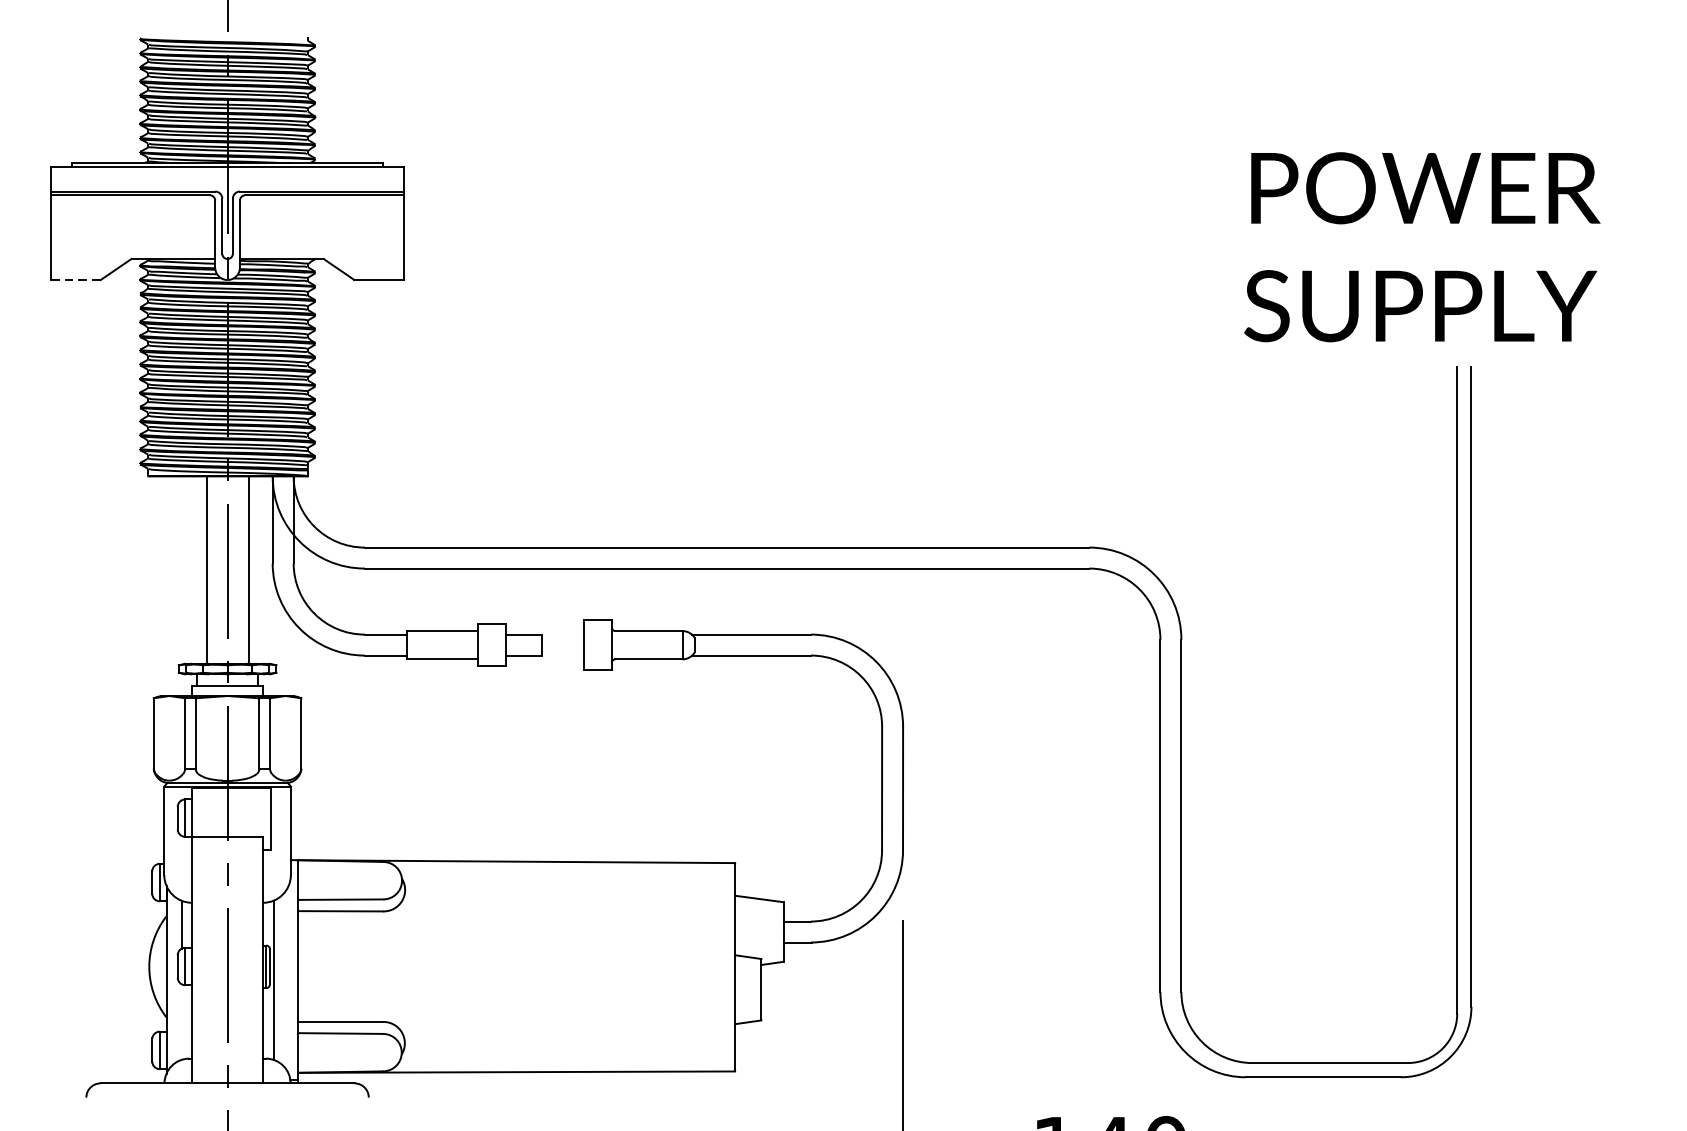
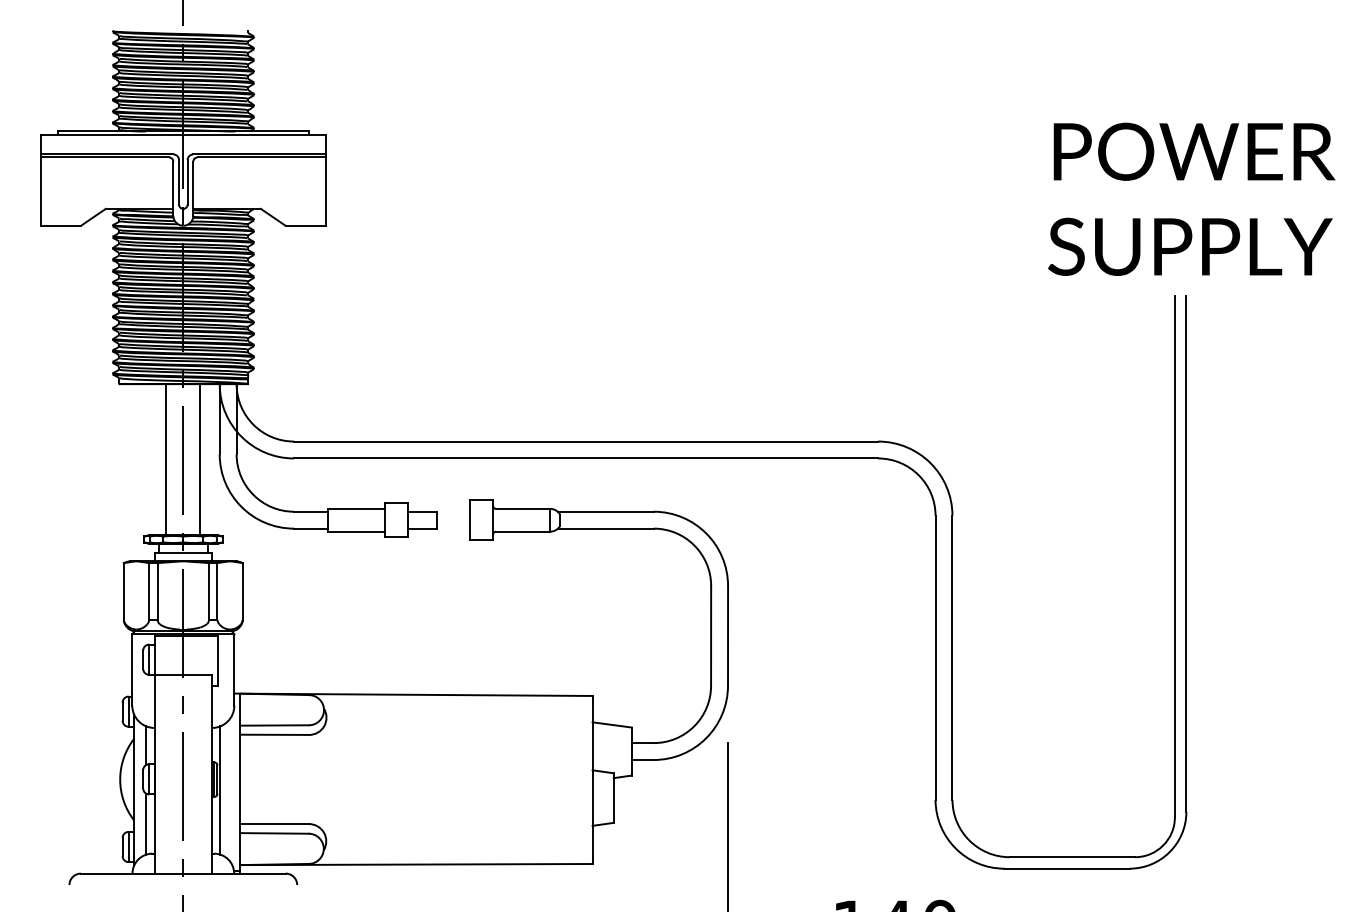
text: (1422, 246) -> (1191, 198), moved
line: (75, 279) -> (60, 225), dashed -> solid
line: (181, 1021) -> (146, 823), added

